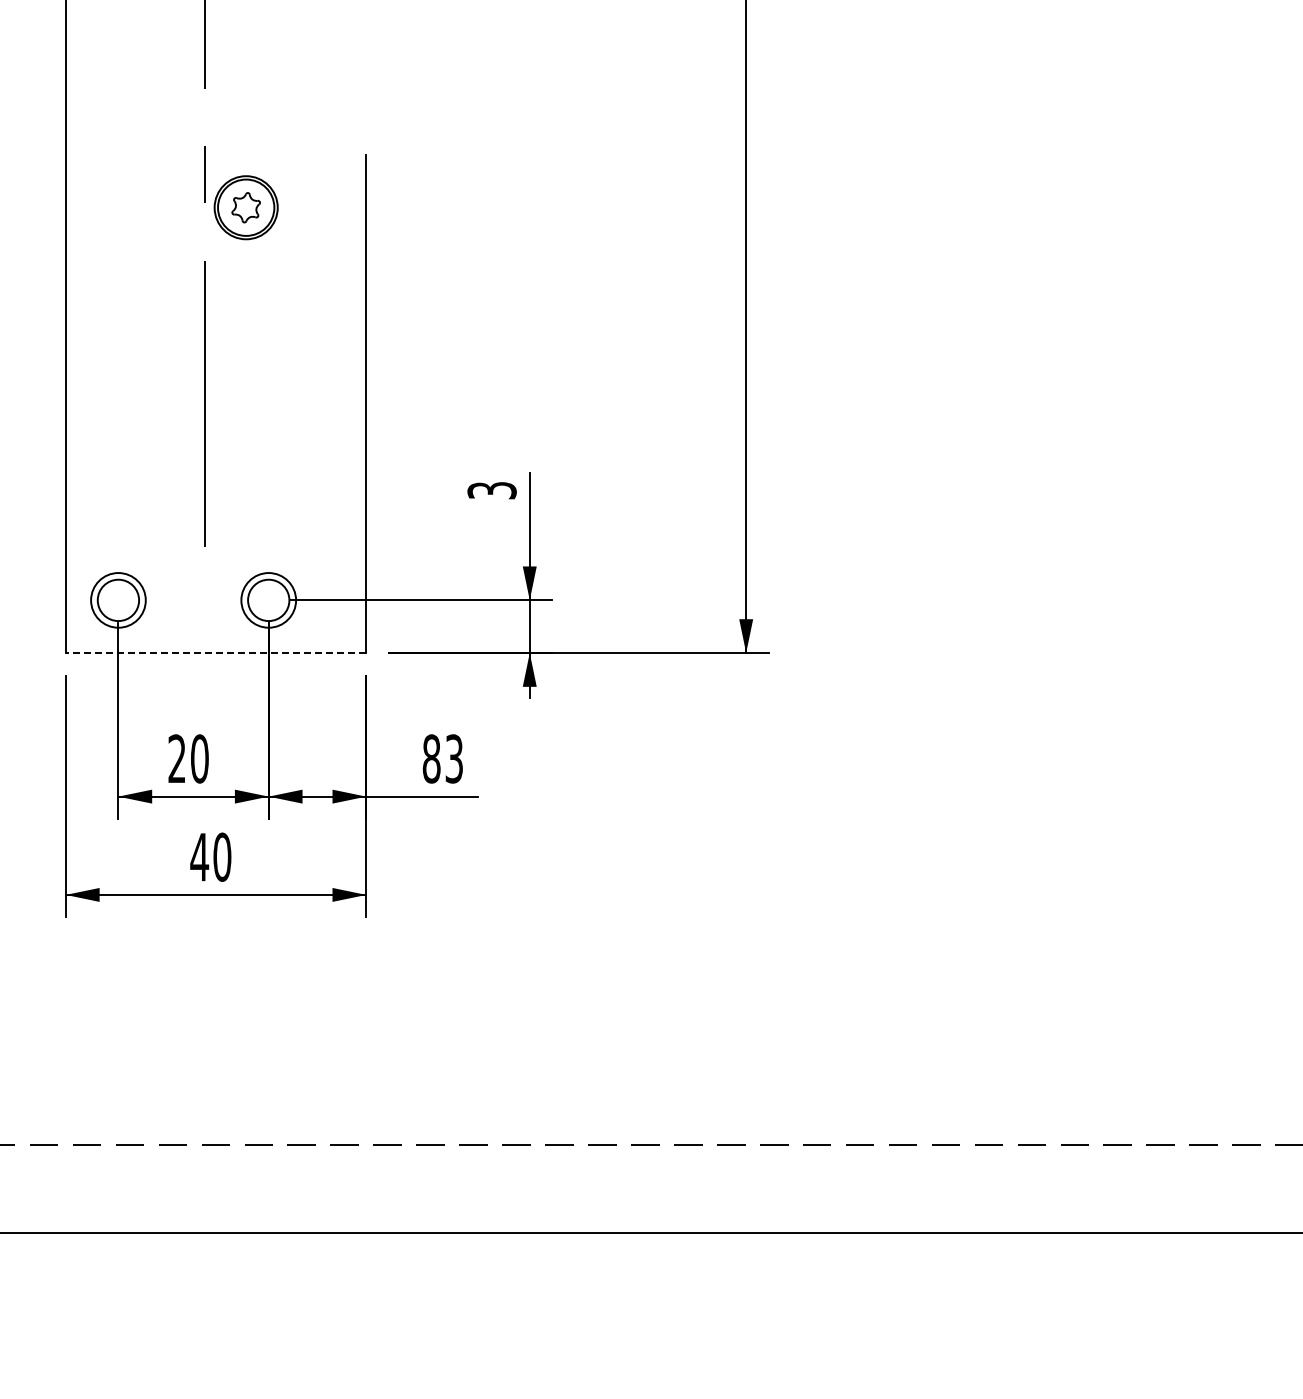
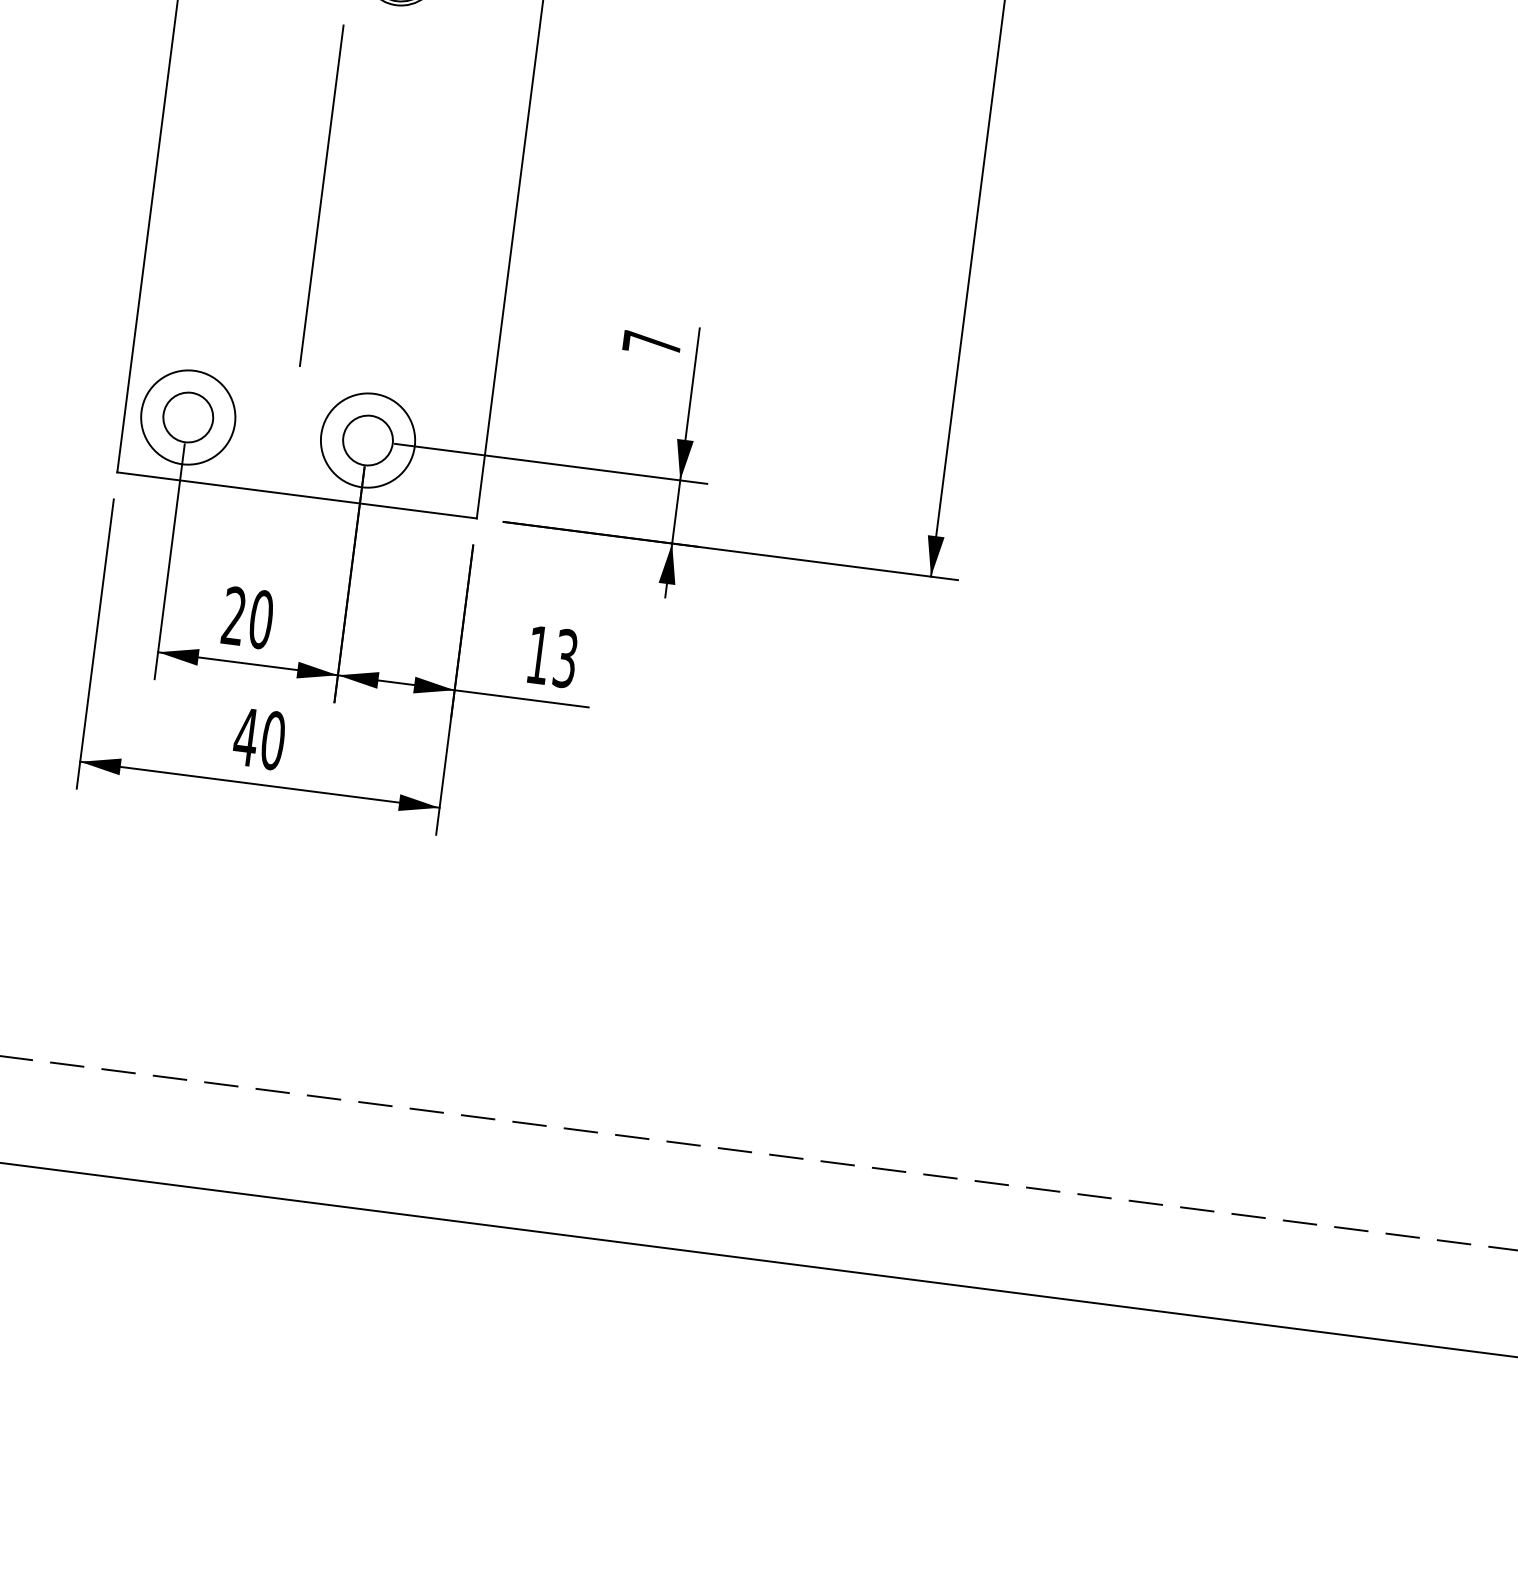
text: (491, 490) -> (651, 343), 3 -> 7
circle: (118, 600) -> (188, 417), size x1.43
circle: (268, 600) -> (367, 440), size x1.43
line: (215, 652) -> (296, 494), dashed -> solid
text: (431, 758) -> (538, 654), 83 -> 13

